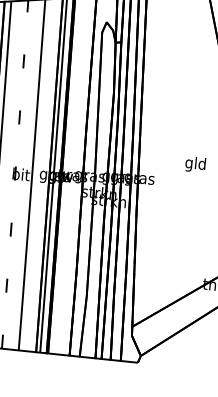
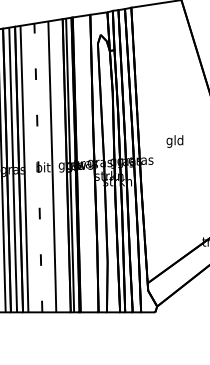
text: (195, 164) -> (174, 141), moved

